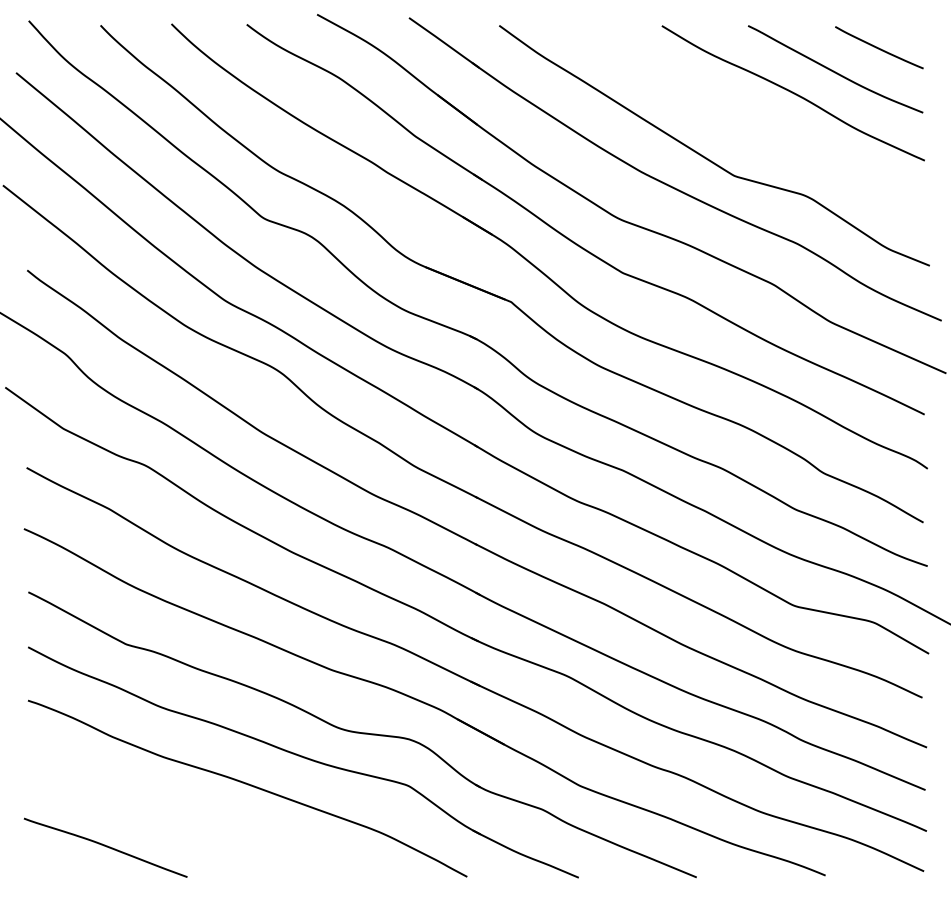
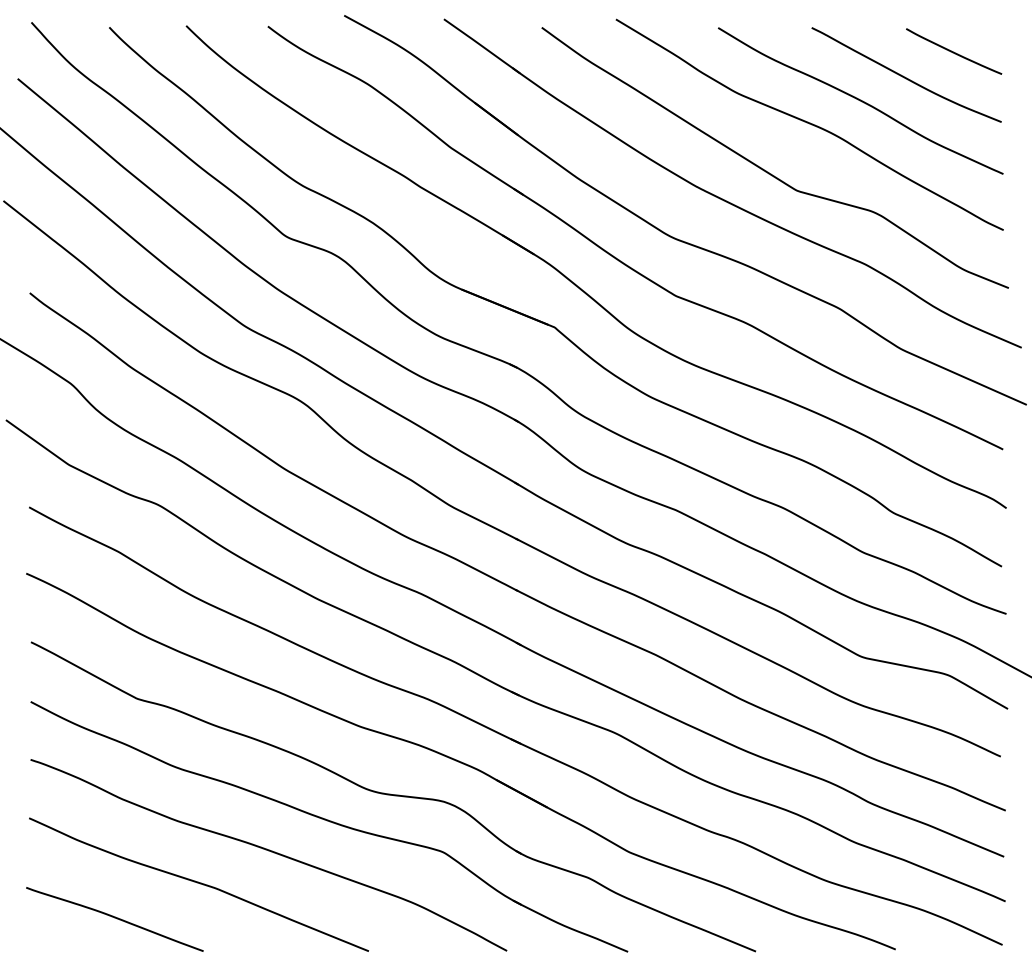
curve: (746, 114) -> (809, 123), added
curve: (182, 814) -> (198, 883), added

